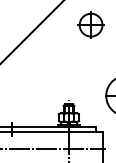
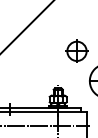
part: (90, 24) -> (76, 50), moved

